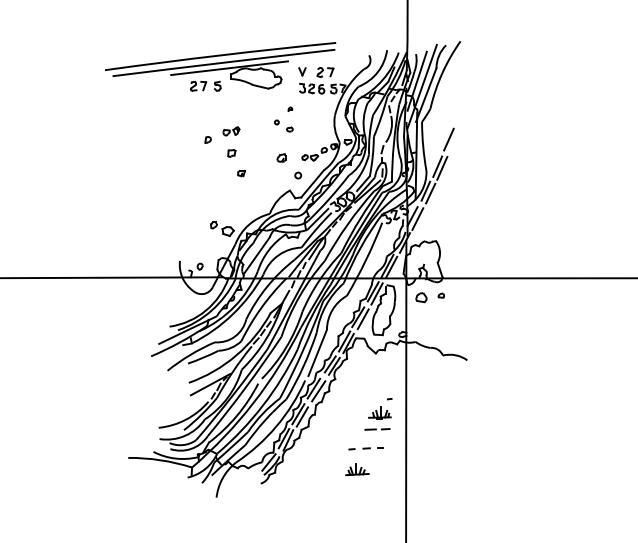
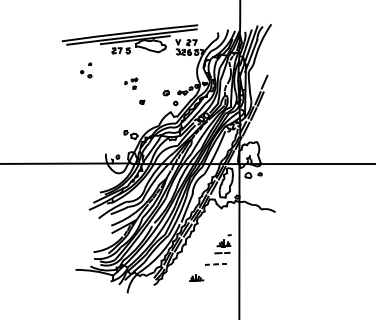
part: (284, 119) -> (86, 70), moved
part: (223, 141) -> (131, 83), size x0.6
part: (357, 469) -> (196, 277), moved

